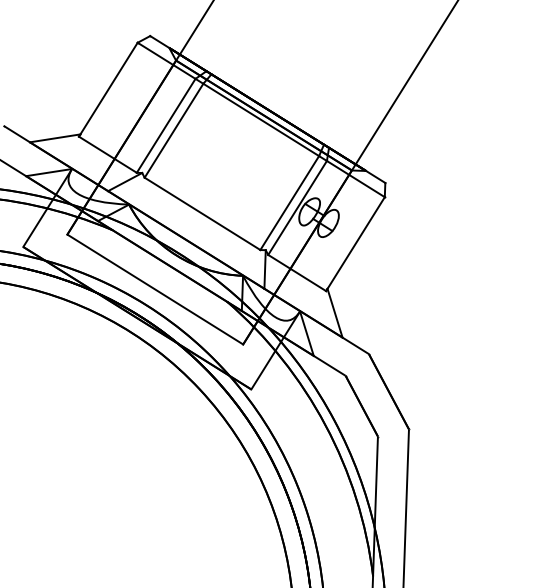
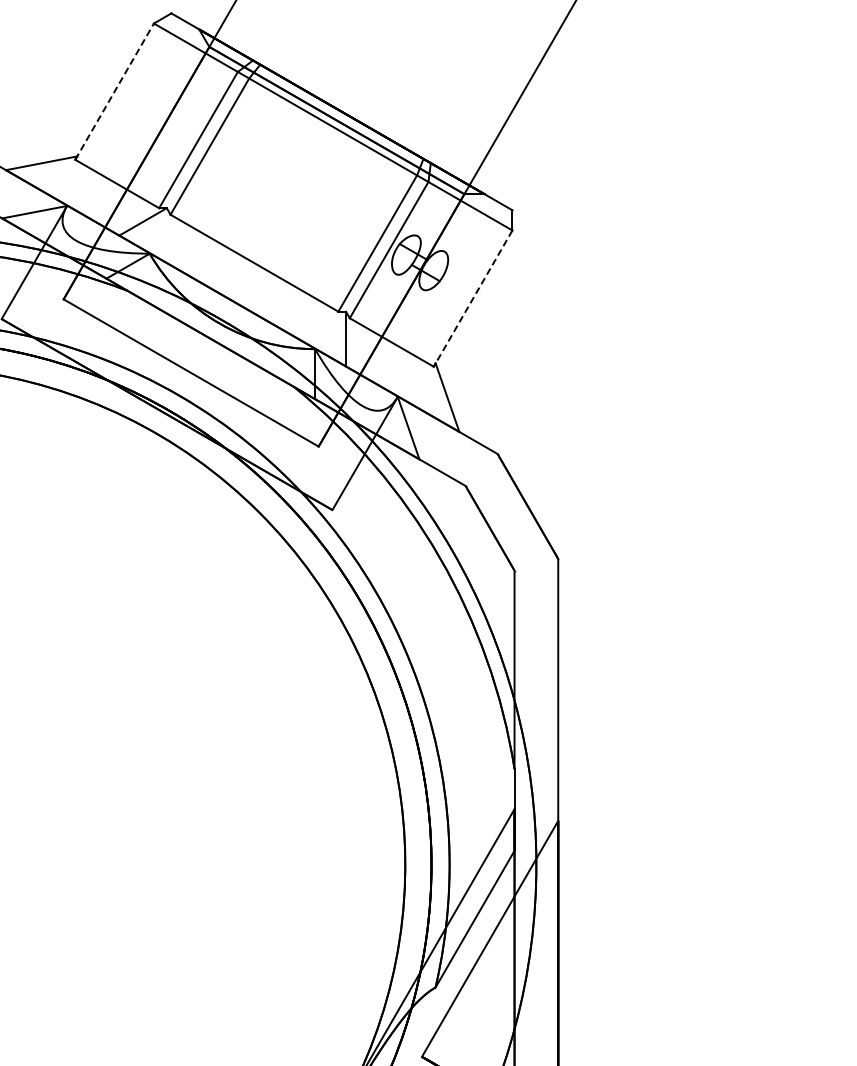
line: (108, 89) -> (114, 91), solid -> dashed
line: (355, 244) -> (473, 298), solid -> dashed

